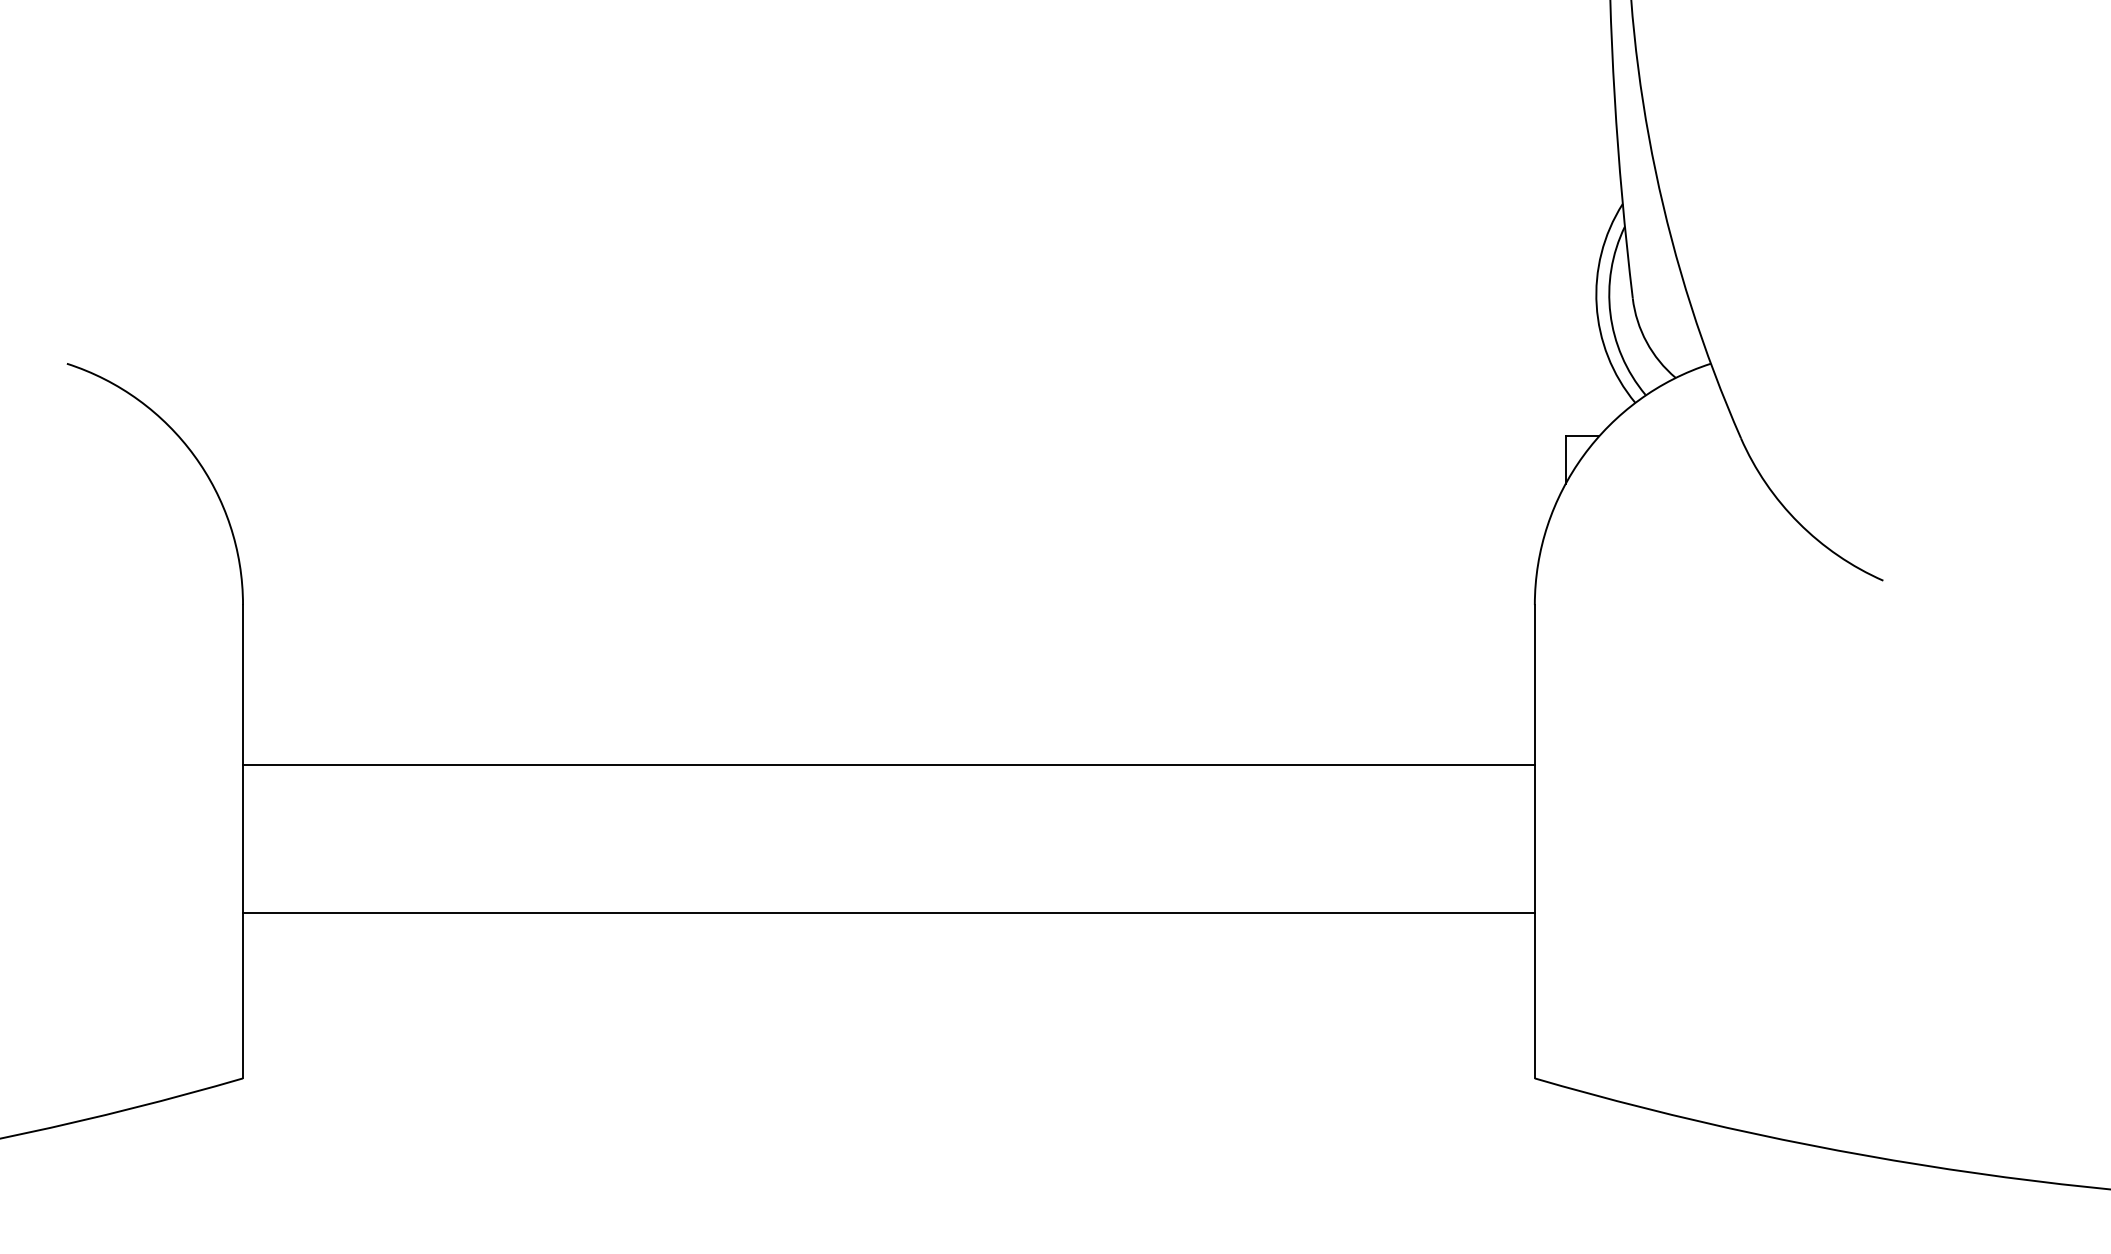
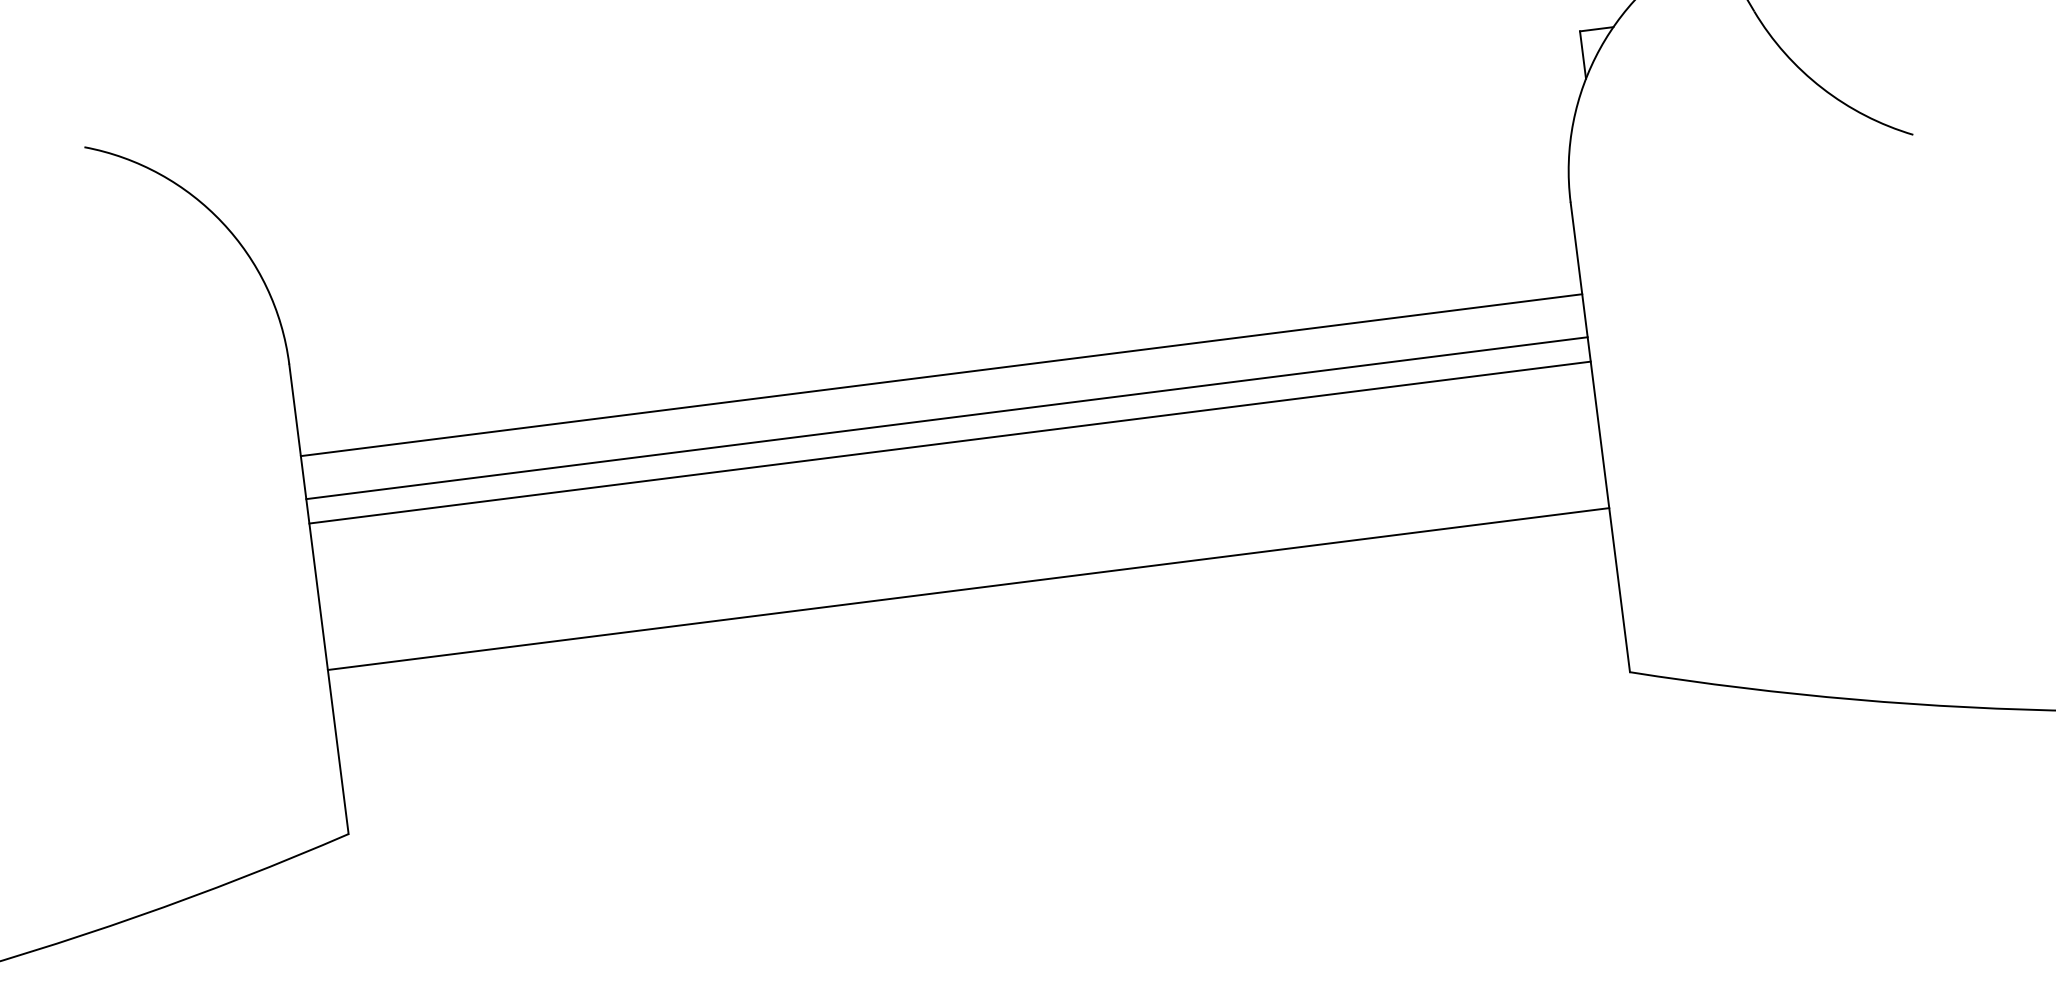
line: (888, 697) -> (941, 375), added
line: (888, 740) -> (946, 417), added

